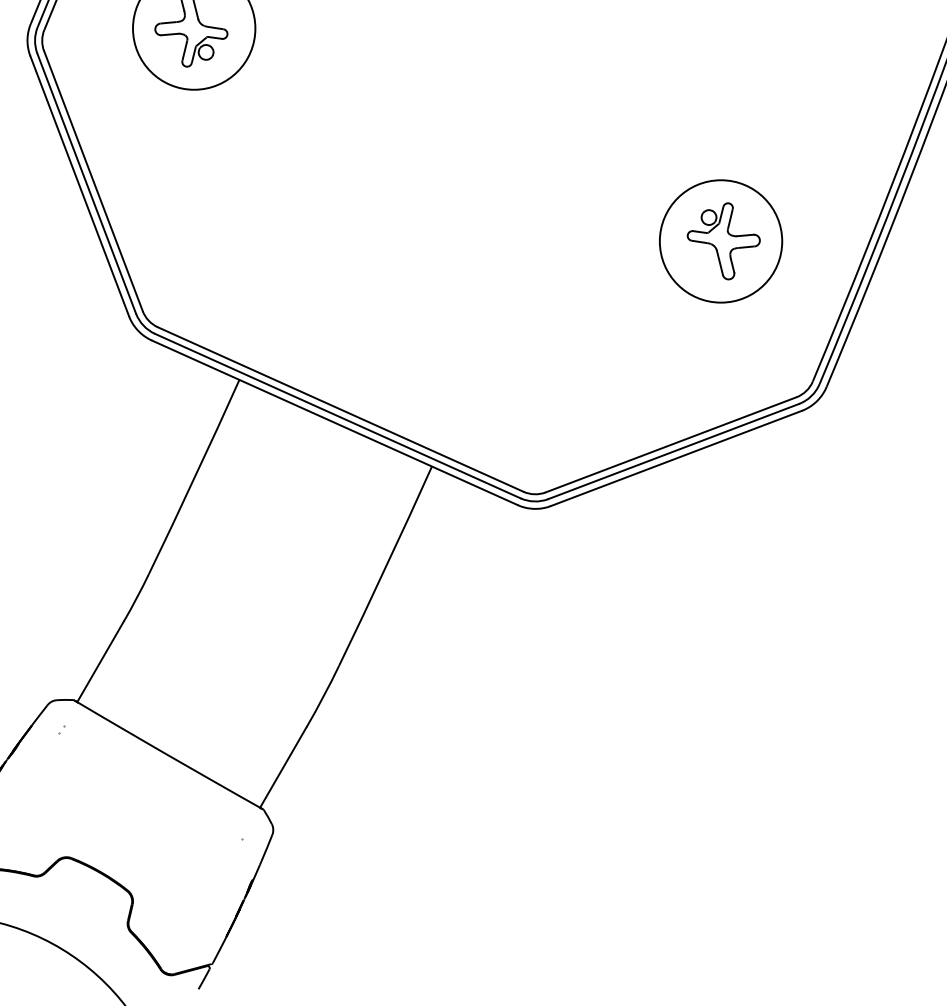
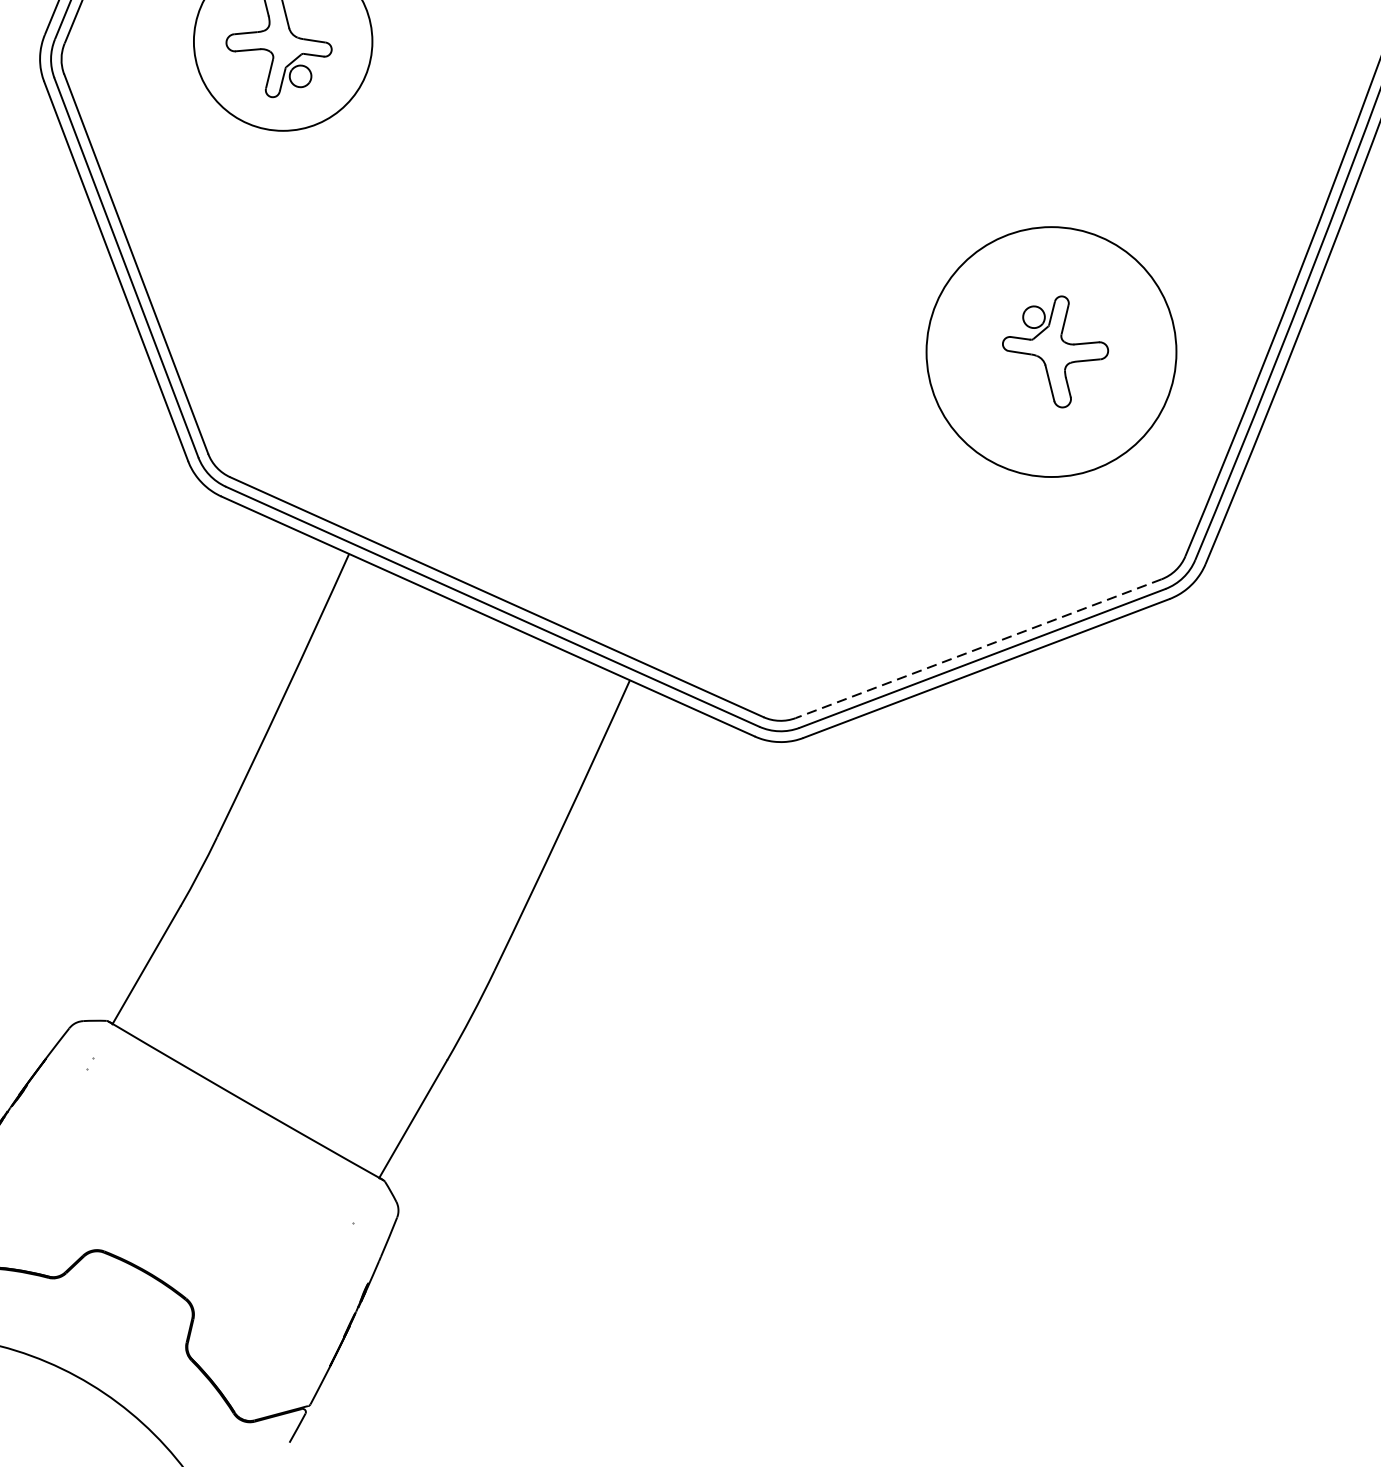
circle: (720, 241) -> (1050, 352), size x1.4
line: (670, 445) -> (977, 649), solid -> dashed

